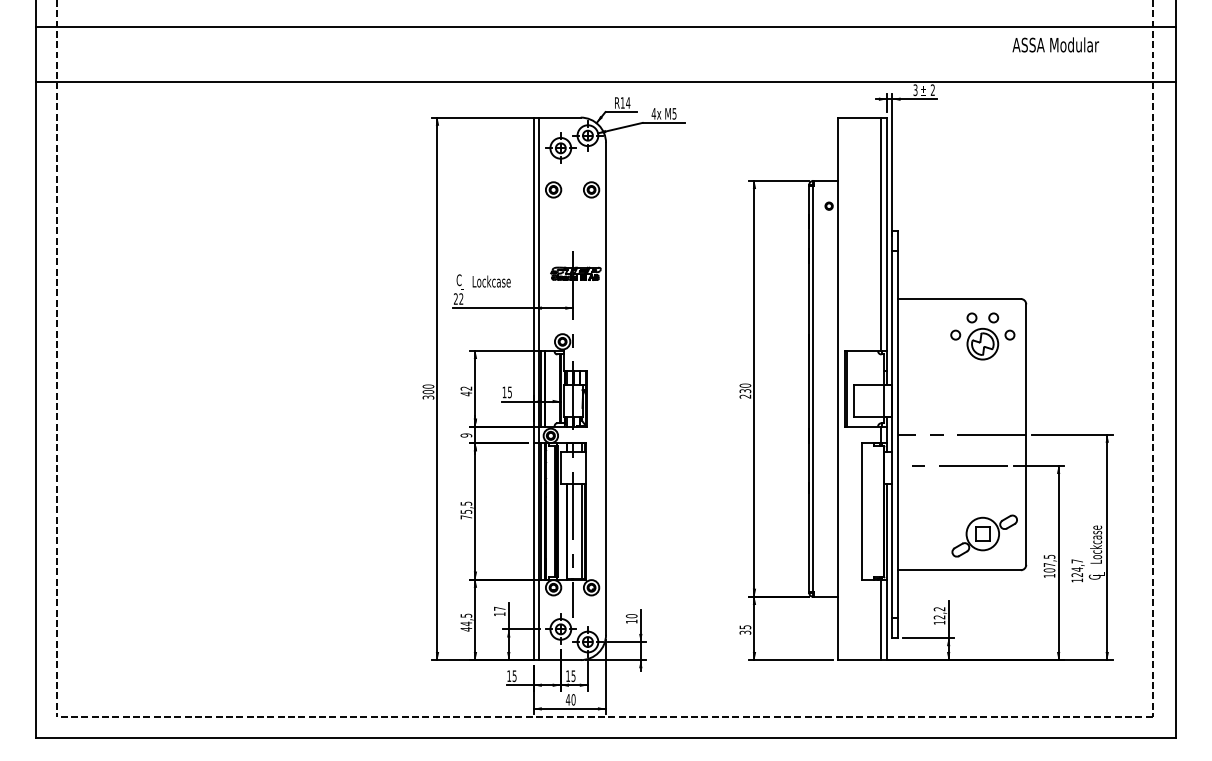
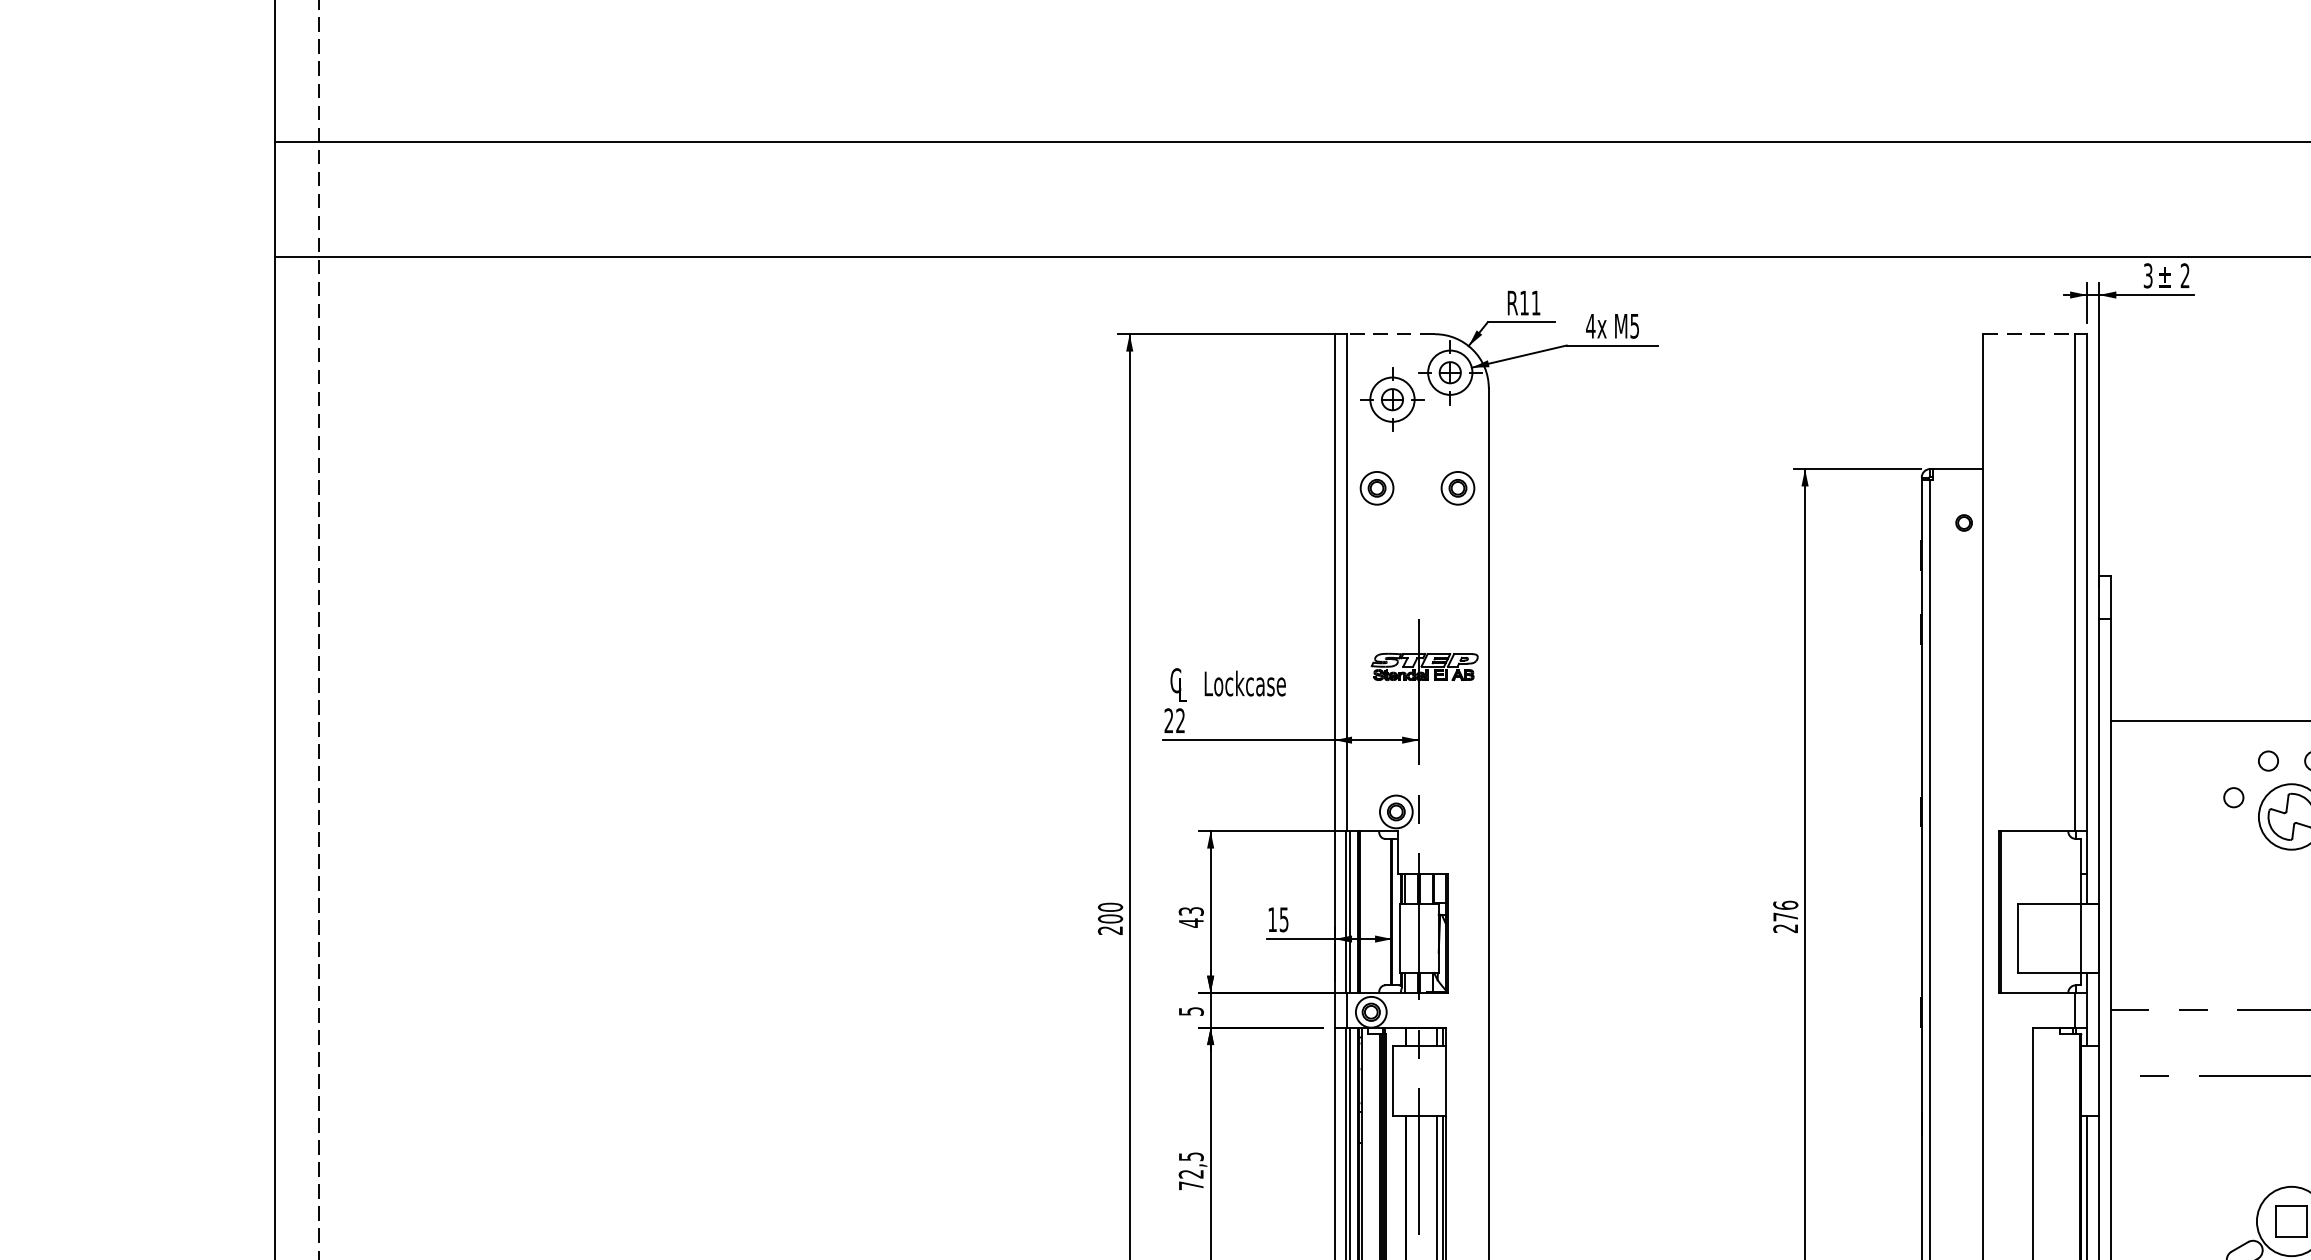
text: (628, 102) -> (1536, 302), R14 -> R11
line: (560, 117) -> (1391, 333), solid -> dashed
line: (859, 117) -> (2028, 333), solid -> dashed
text: (466, 388) -> (1191, 911), 42 -> 43
text: (745, 388) -> (1785, 911), 230 -> 276
text: (428, 397) -> (1110, 930), 300 -> 200
text: (465, 435) -> (1189, 1011), 9 -> 5
text: (466, 511) -> (1191, 1173), 75,5 -> 72,5

